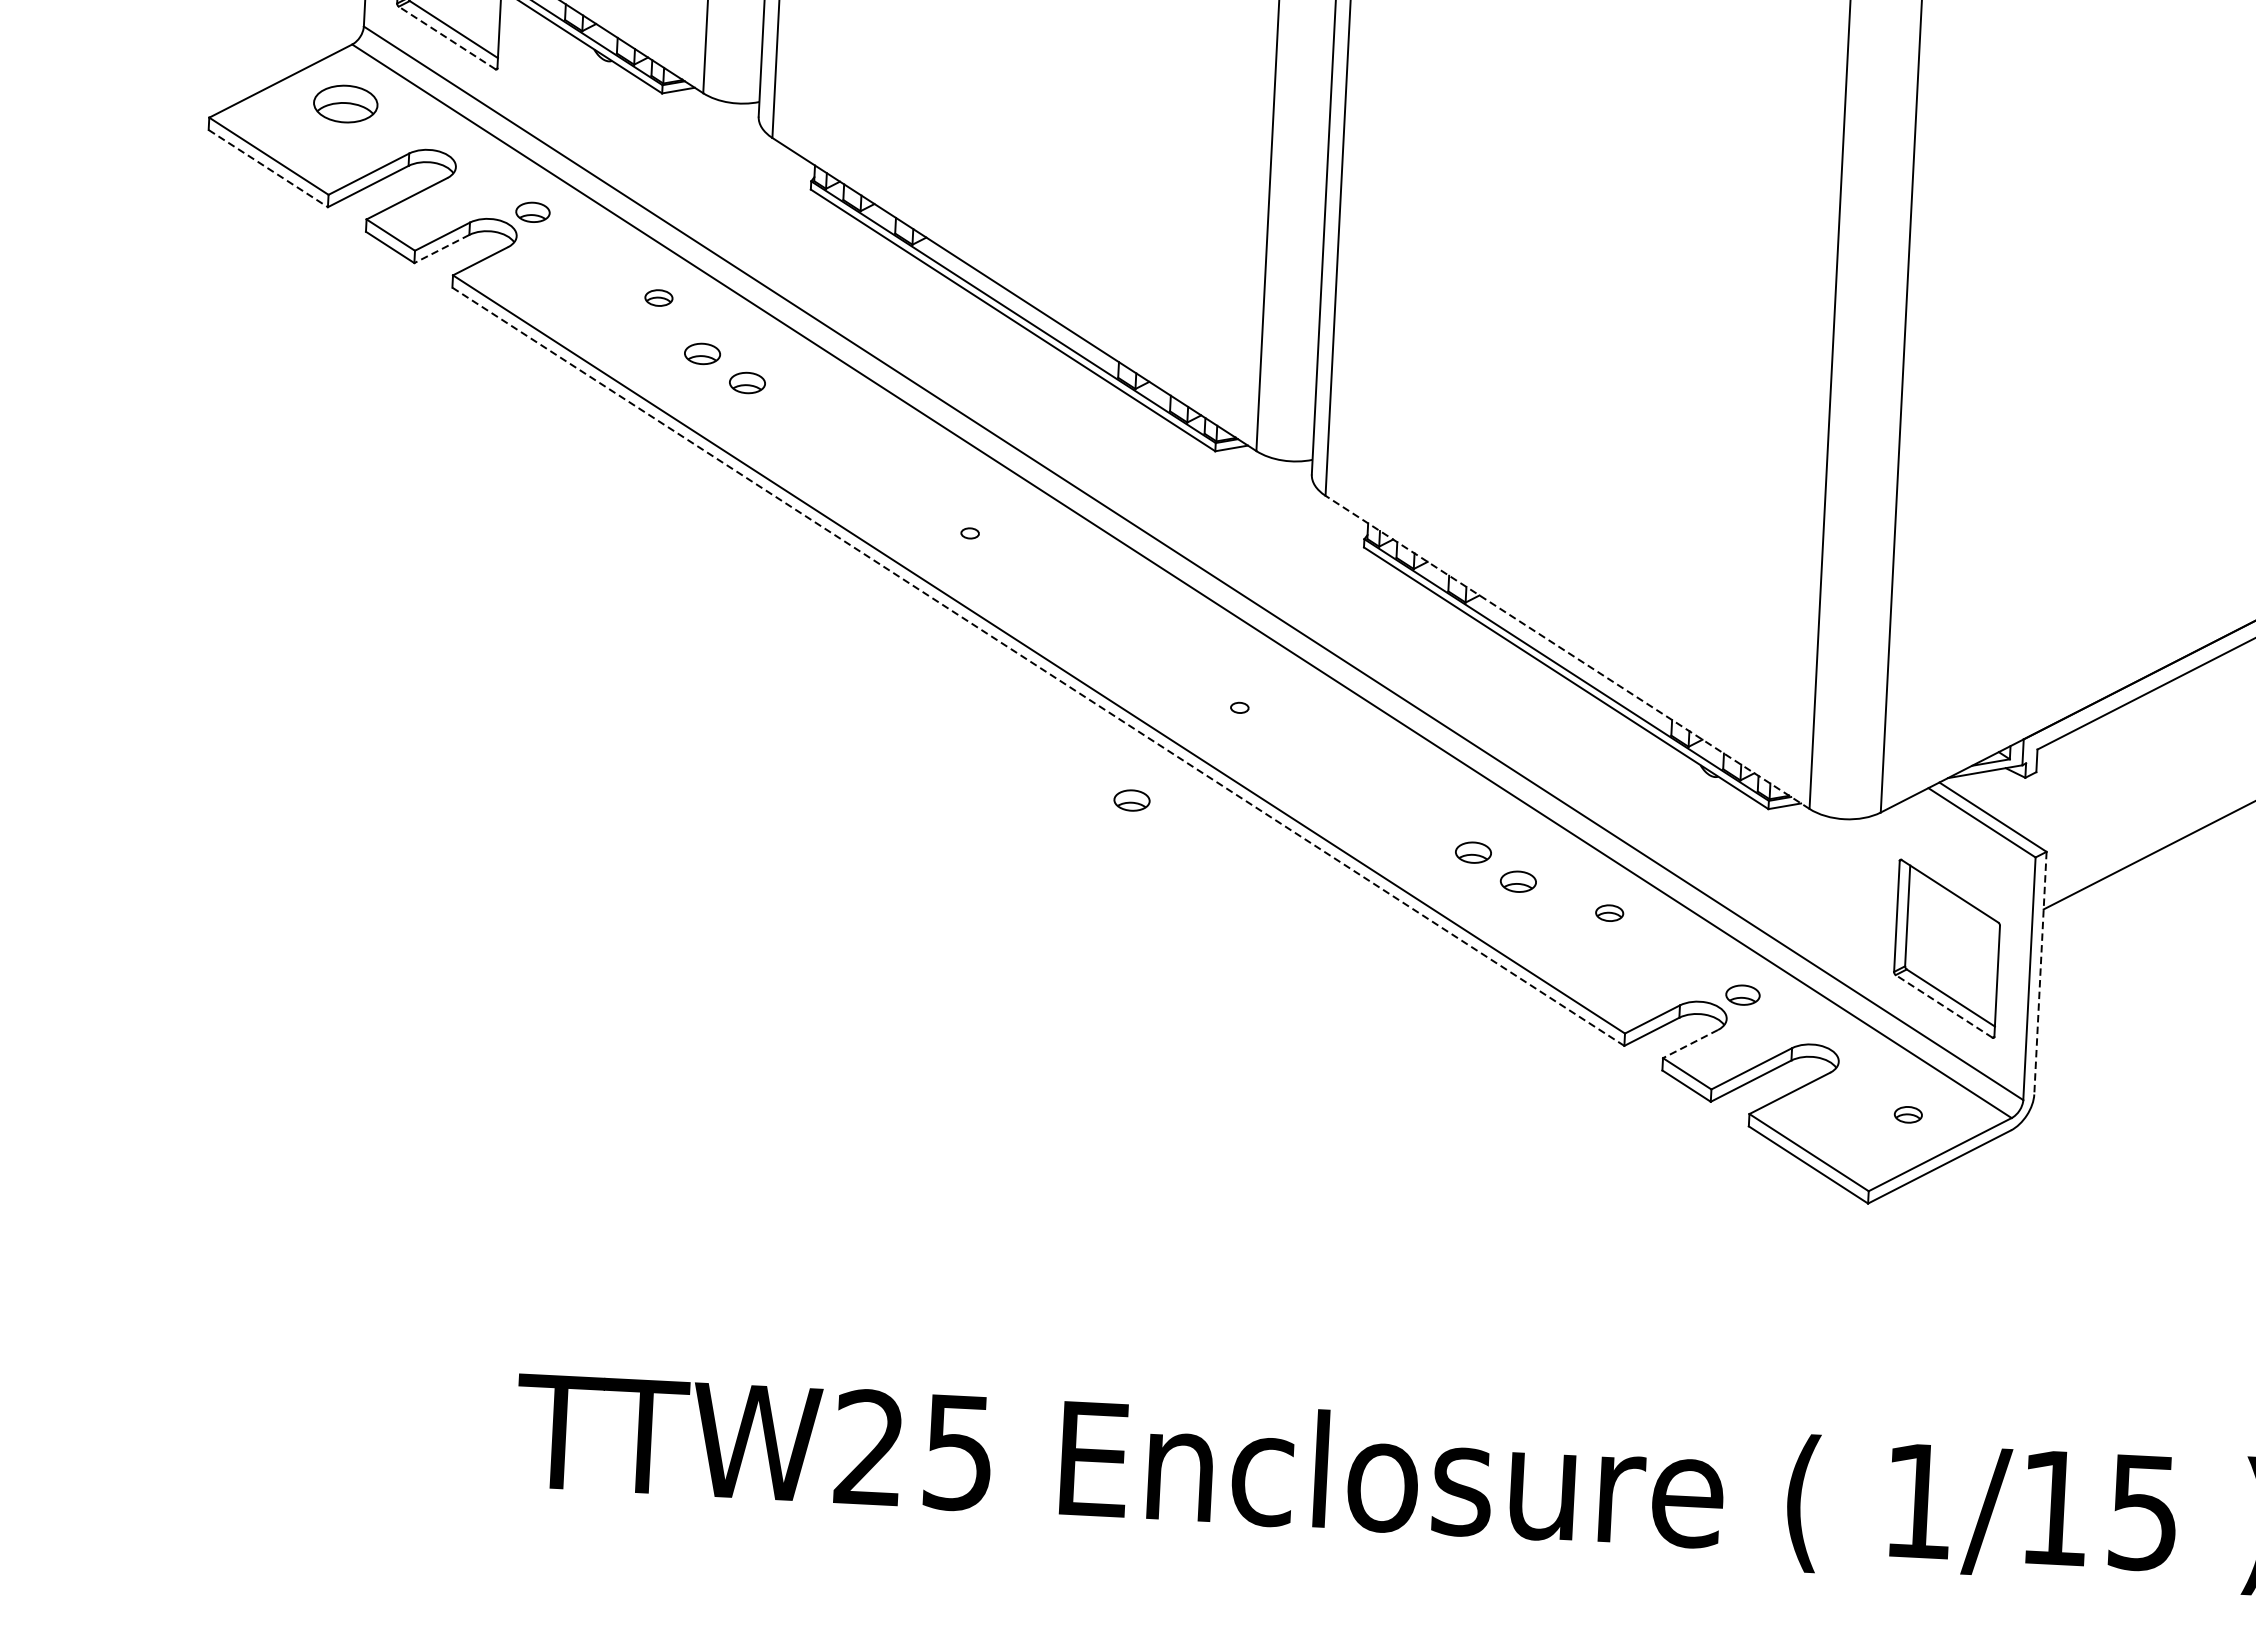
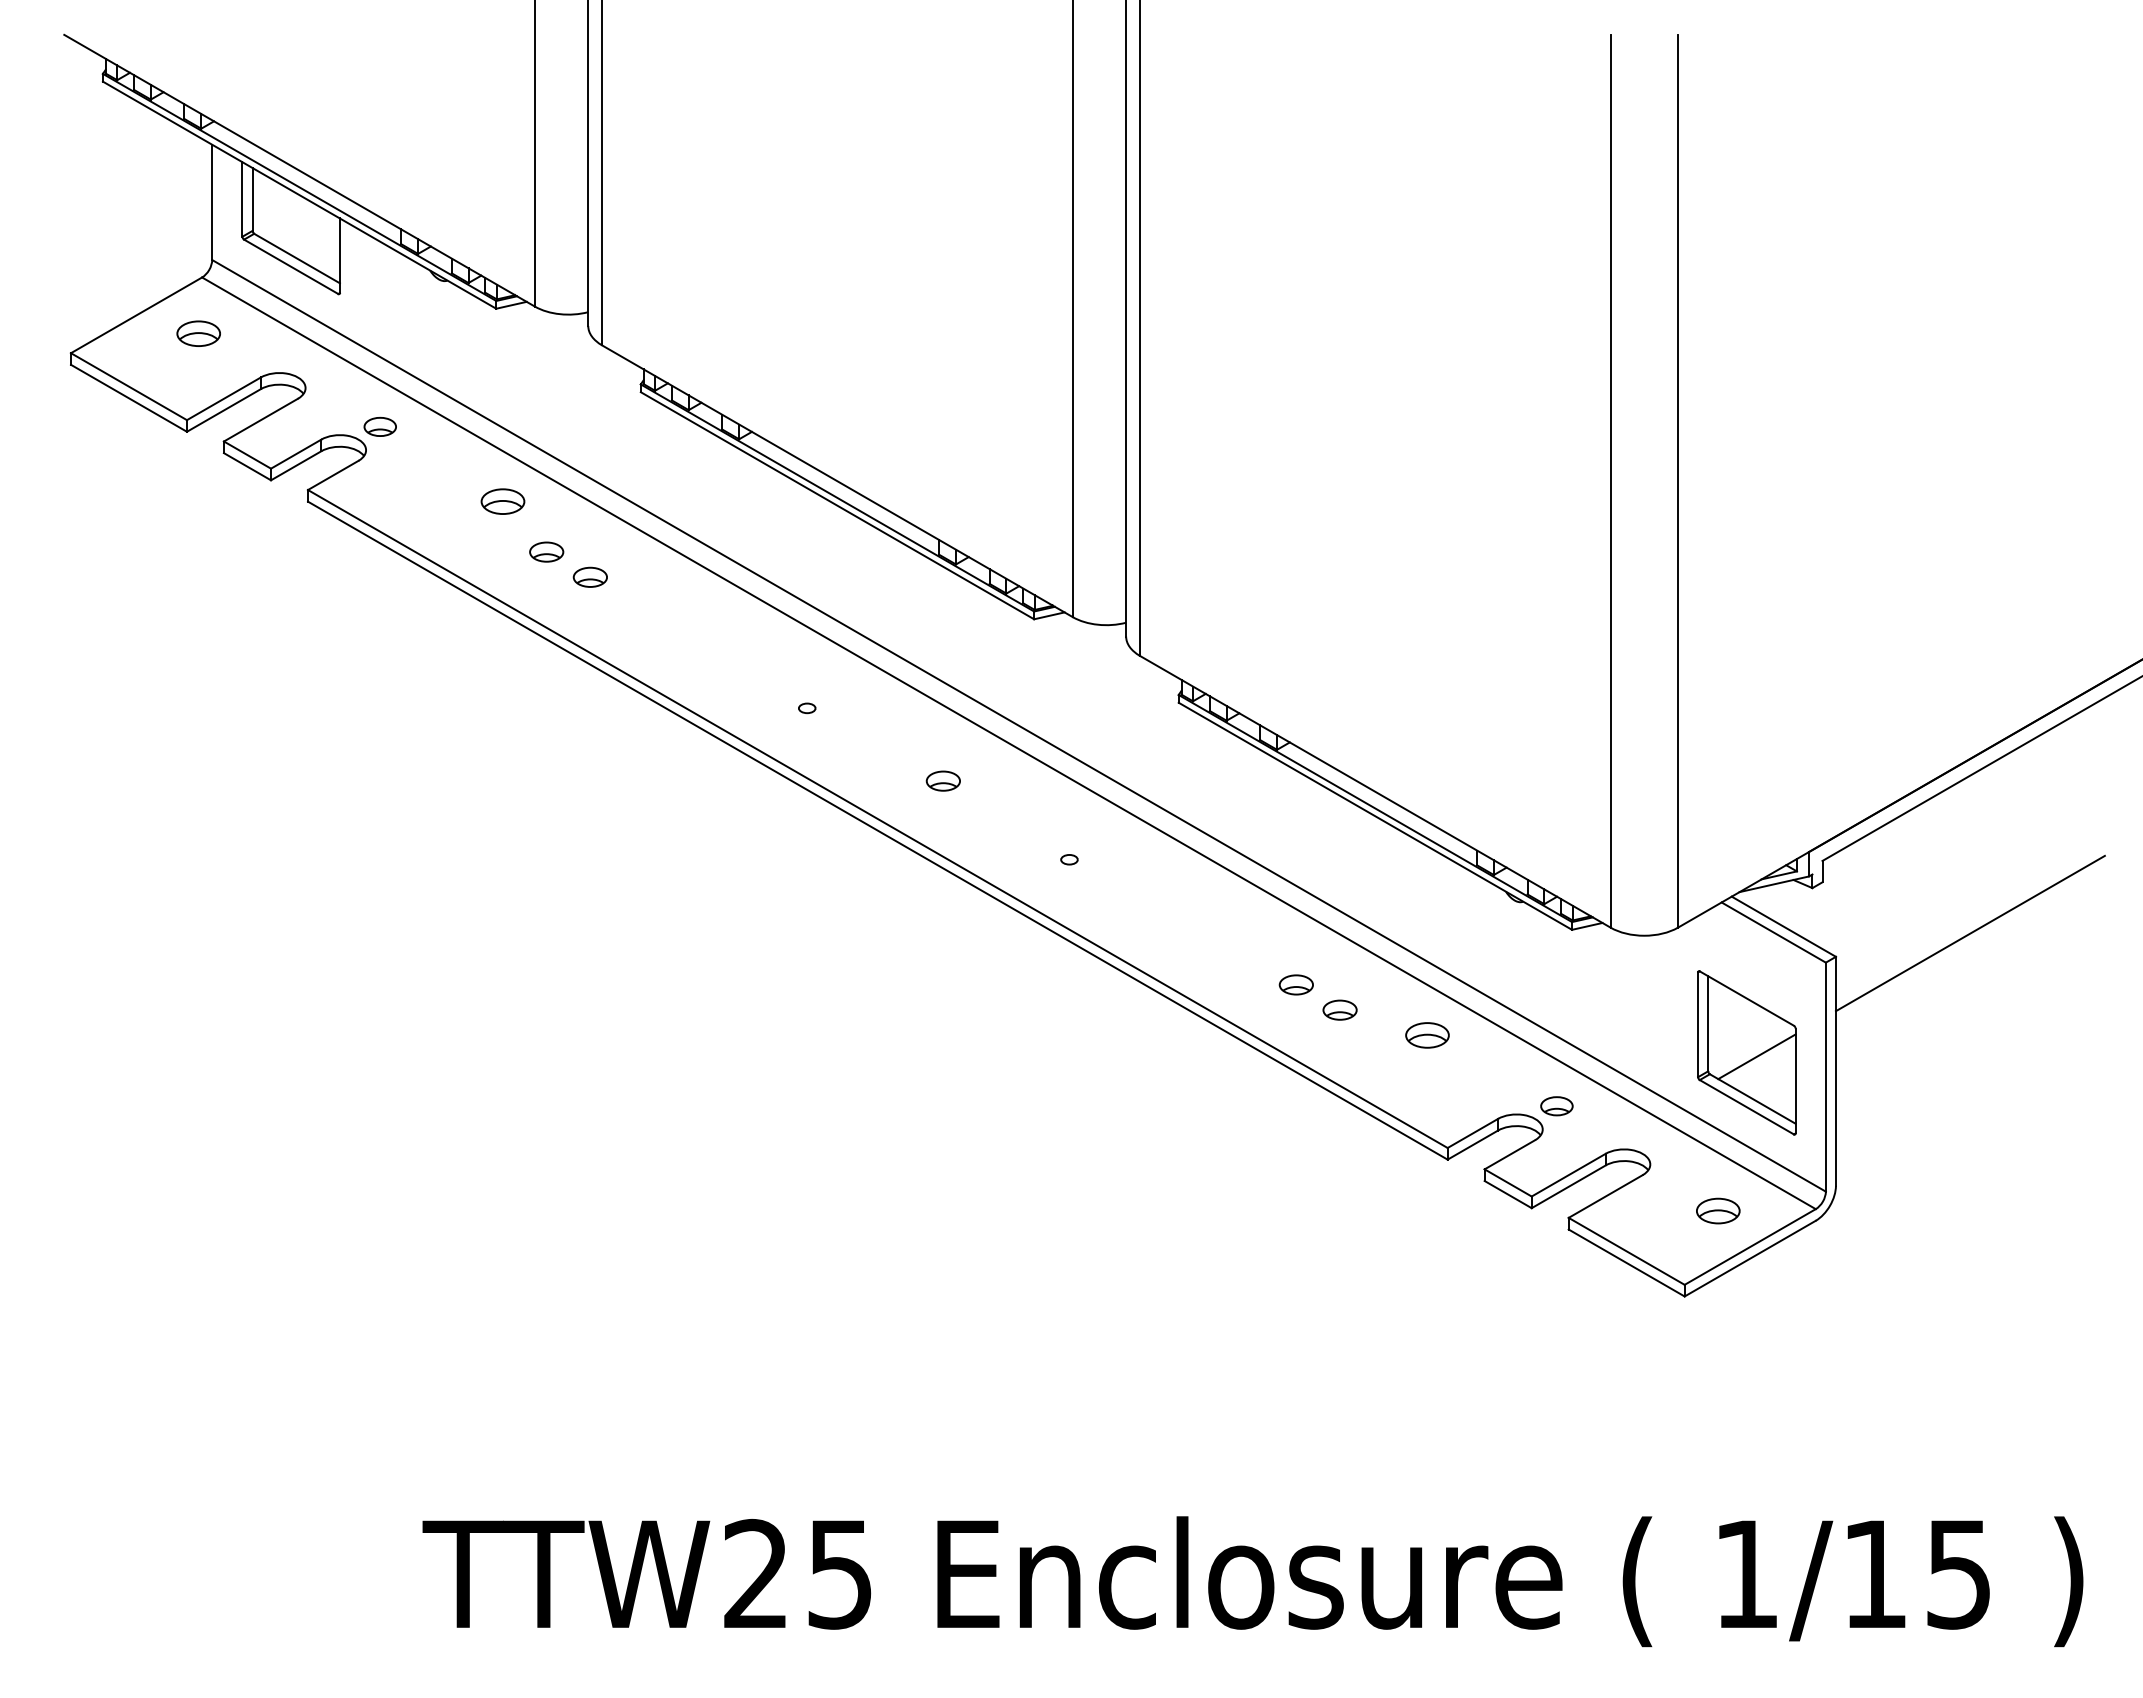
line: (446, 37) -> (290, 266), dashed -> solid
part: (345, 103) -> (198, 333), size x0.71
line: (268, 168) -> (129, 398), dashed -> solid
line: (441, 249) -> (295, 466), dashed -> solid
part: (658, 297) -> (502, 501), size x1.67
line: (1567, 652) -> (1375, 791), dashed -> solid
line: (1038, 666) -> (877, 830), dashed -> solid
part: (1131, 799) -> (942, 780), moved
part: (1609, 913) -> (1427, 1035), size x1.67
line: (1957, 953) -> (1756, 1056), added
line: (2039, 973) -> (1835, 1071), dashed -> solid
line: (1943, 1006) -> (1746, 1107), dashed -> solid
line: (1690, 1044) -> (1509, 1155), dashed -> solid
part: (1908, 1114) -> (1718, 1210), size x1.67

